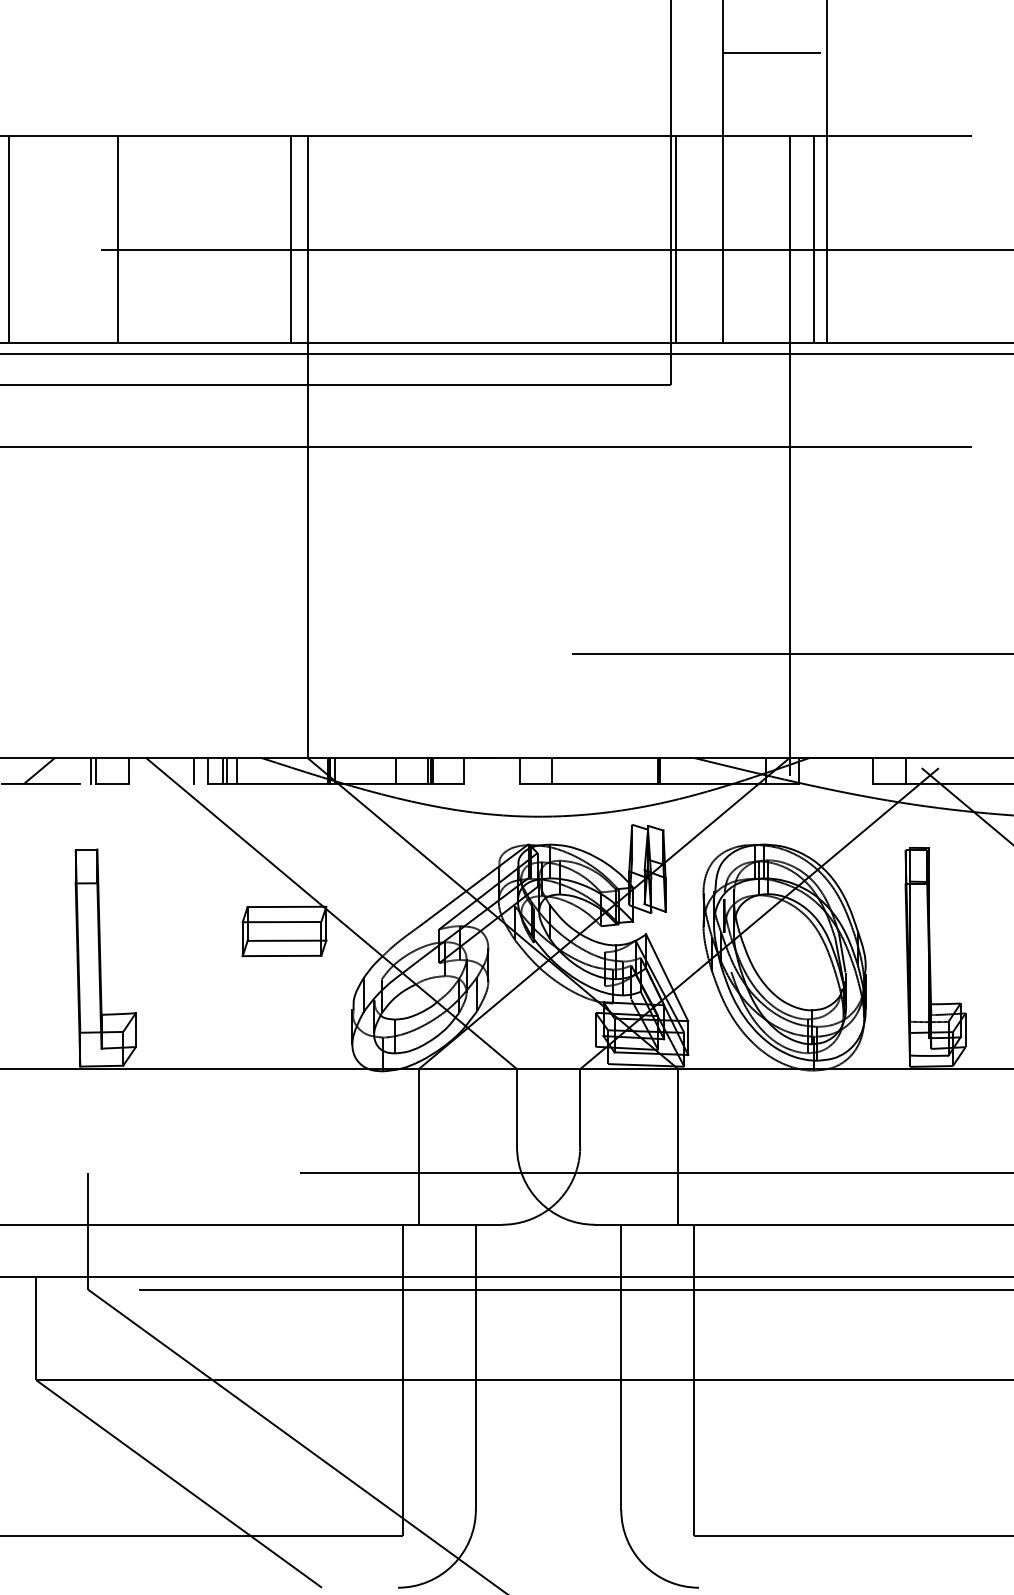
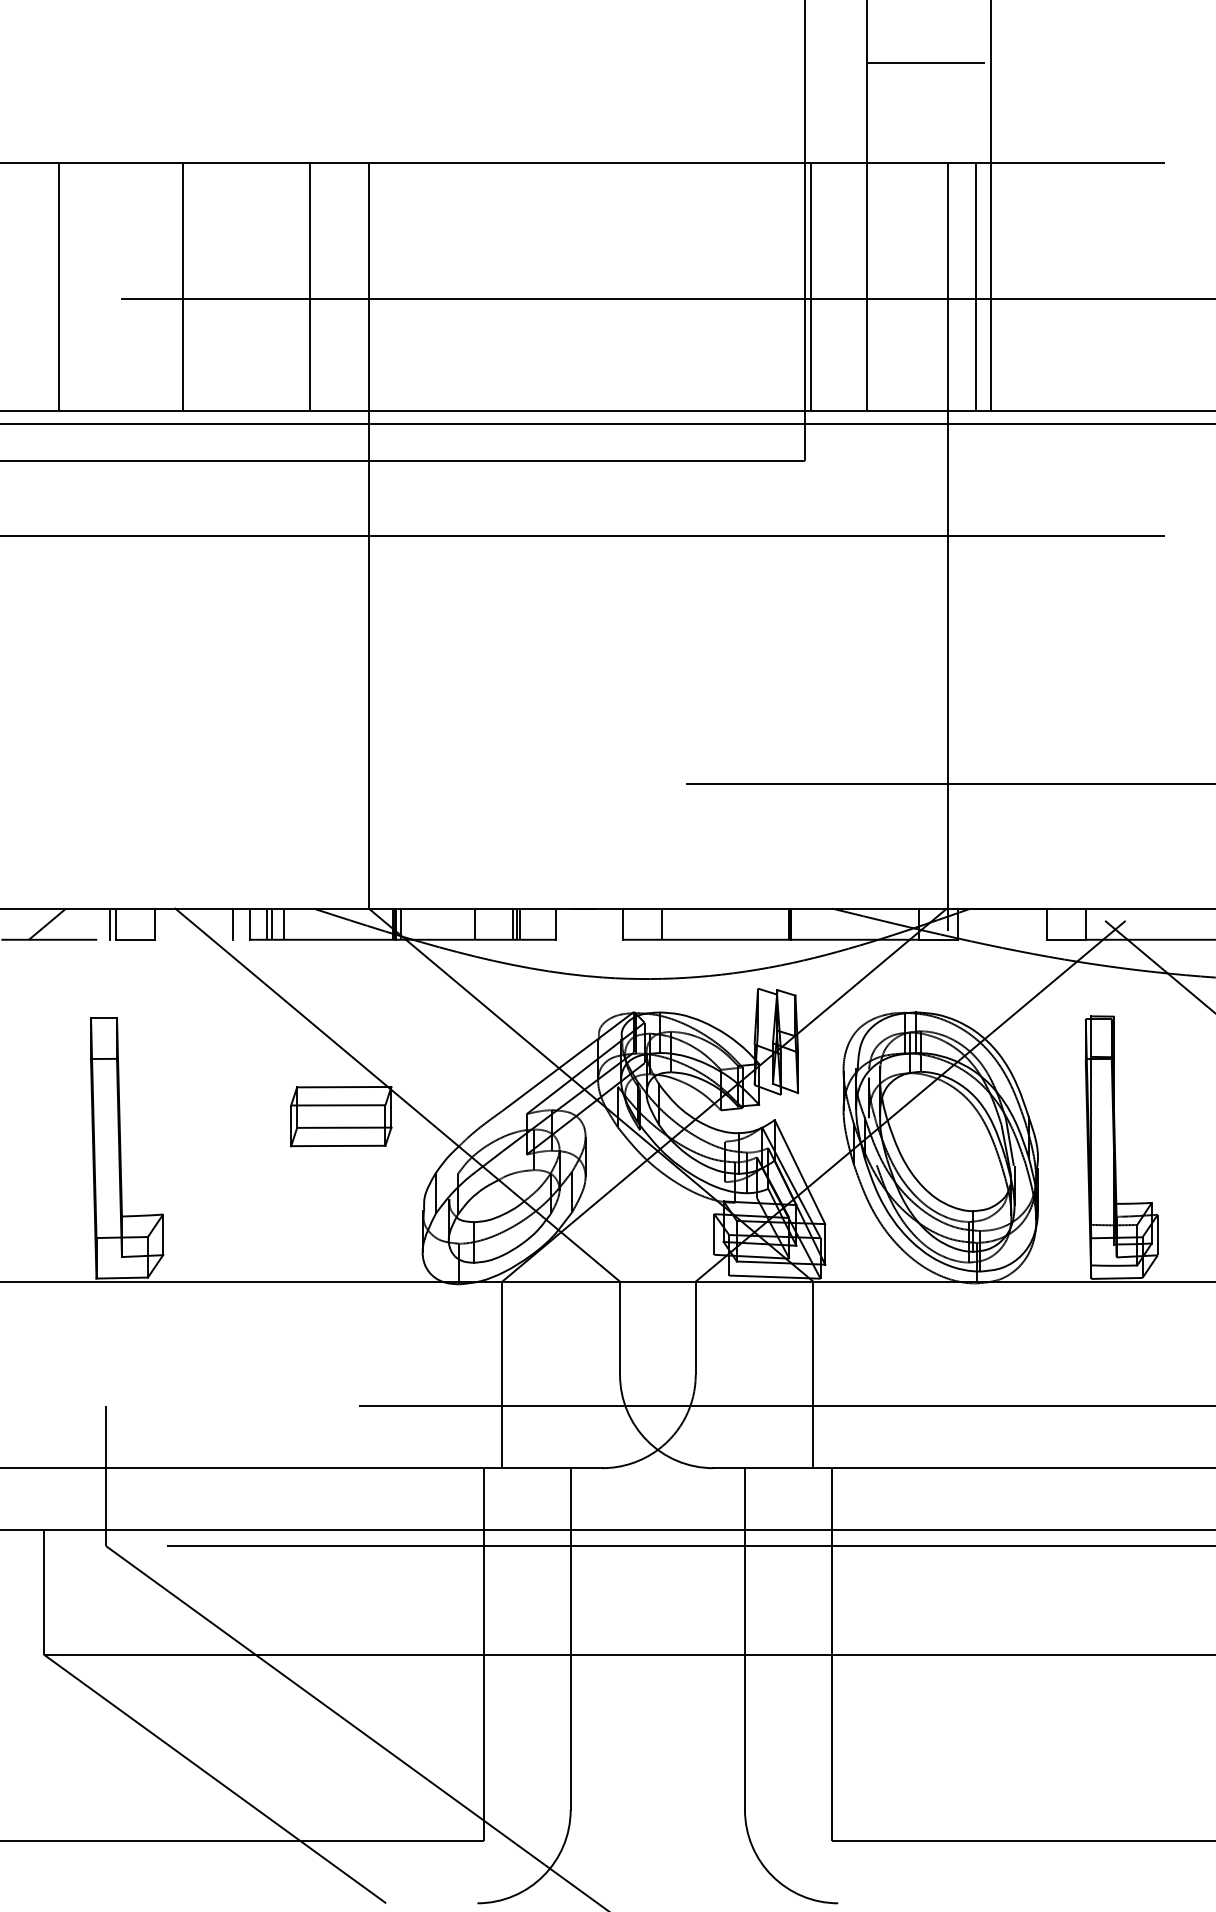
line: (8, 239) -> (58, 286), moved
line: (117, 239) -> (182, 286), moved
line: (290, 239) -> (309, 286), moved

